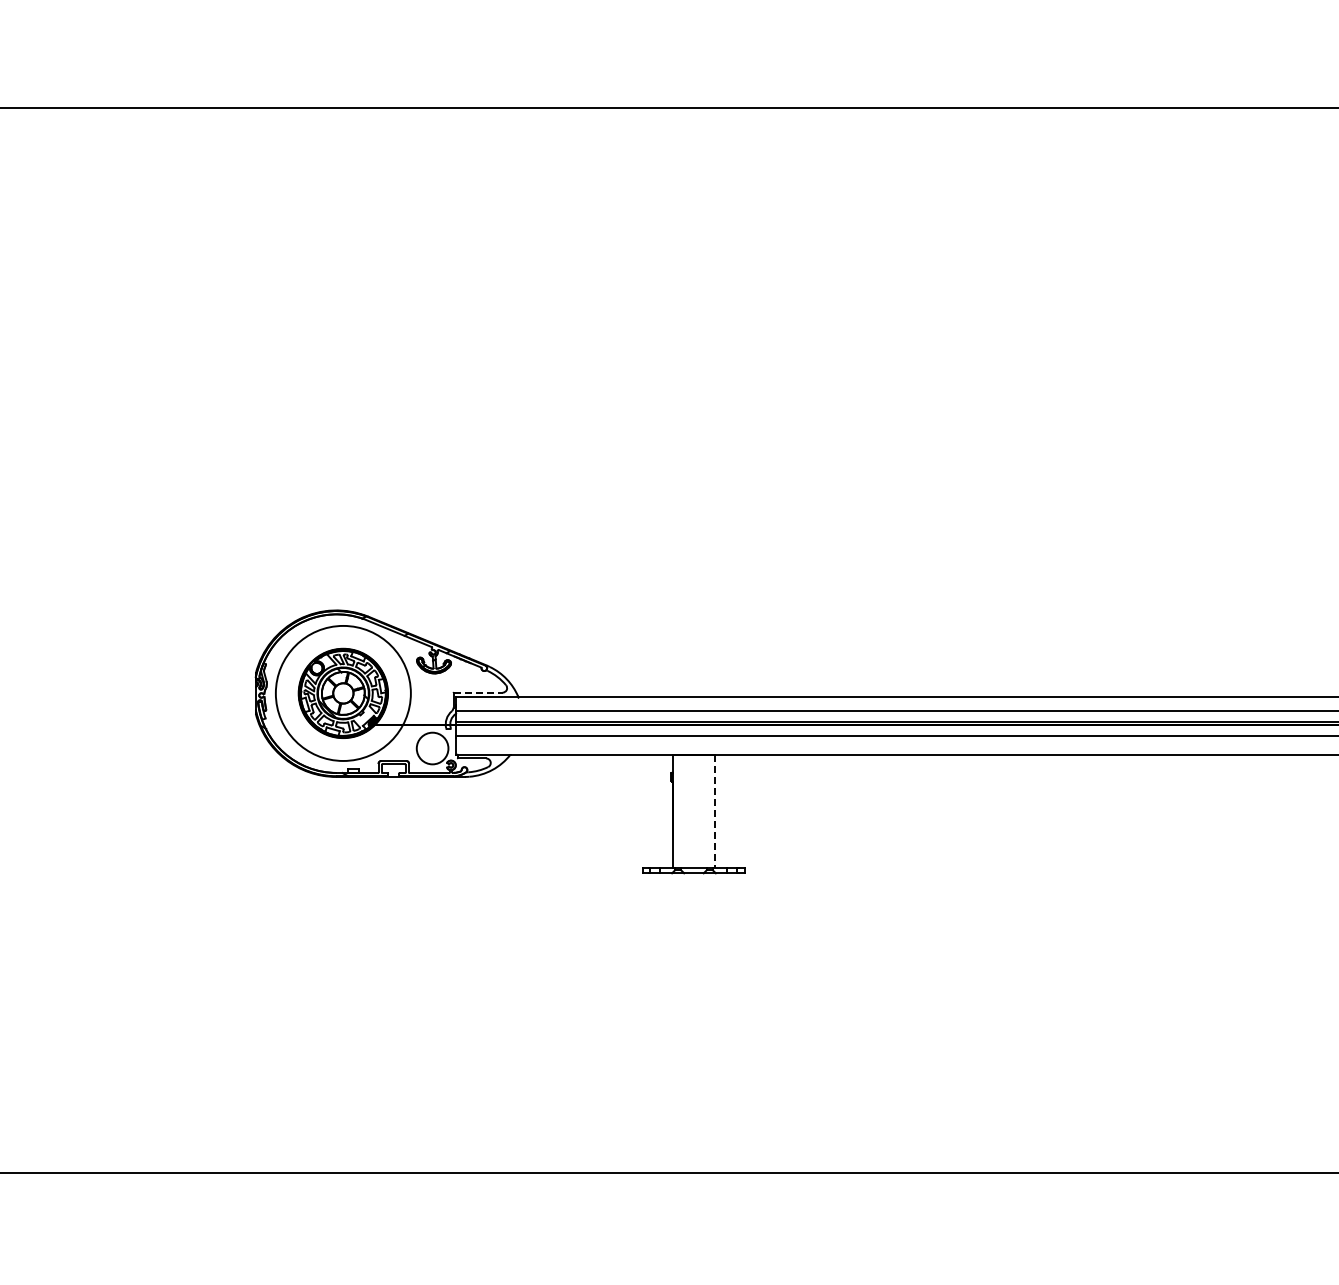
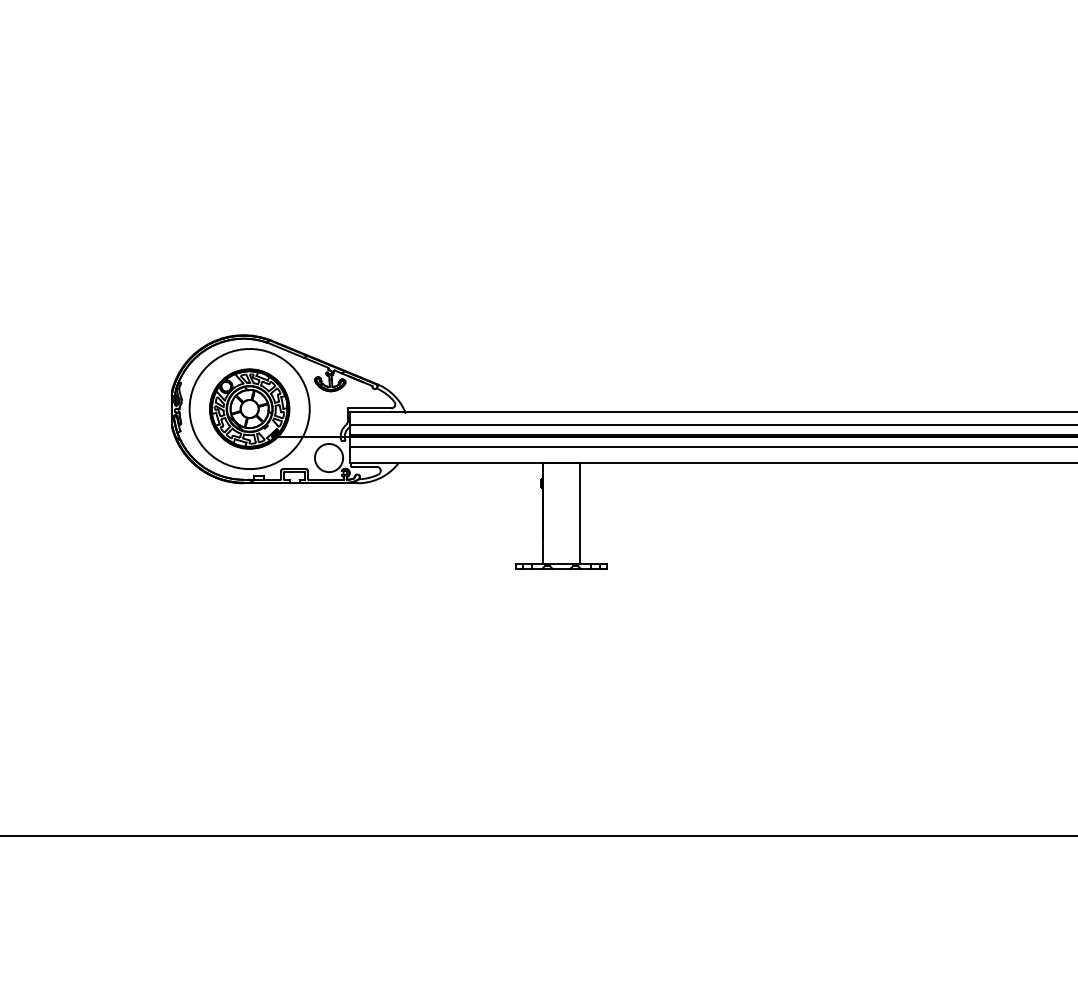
line: (478, 692) -> (369, 408), dashed -> solid
line: (715, 811) -> (580, 514), dashed -> solid

